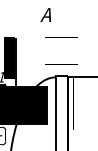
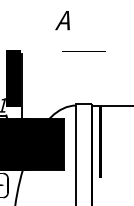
line: (61, 64) -> (84, 88), removed

